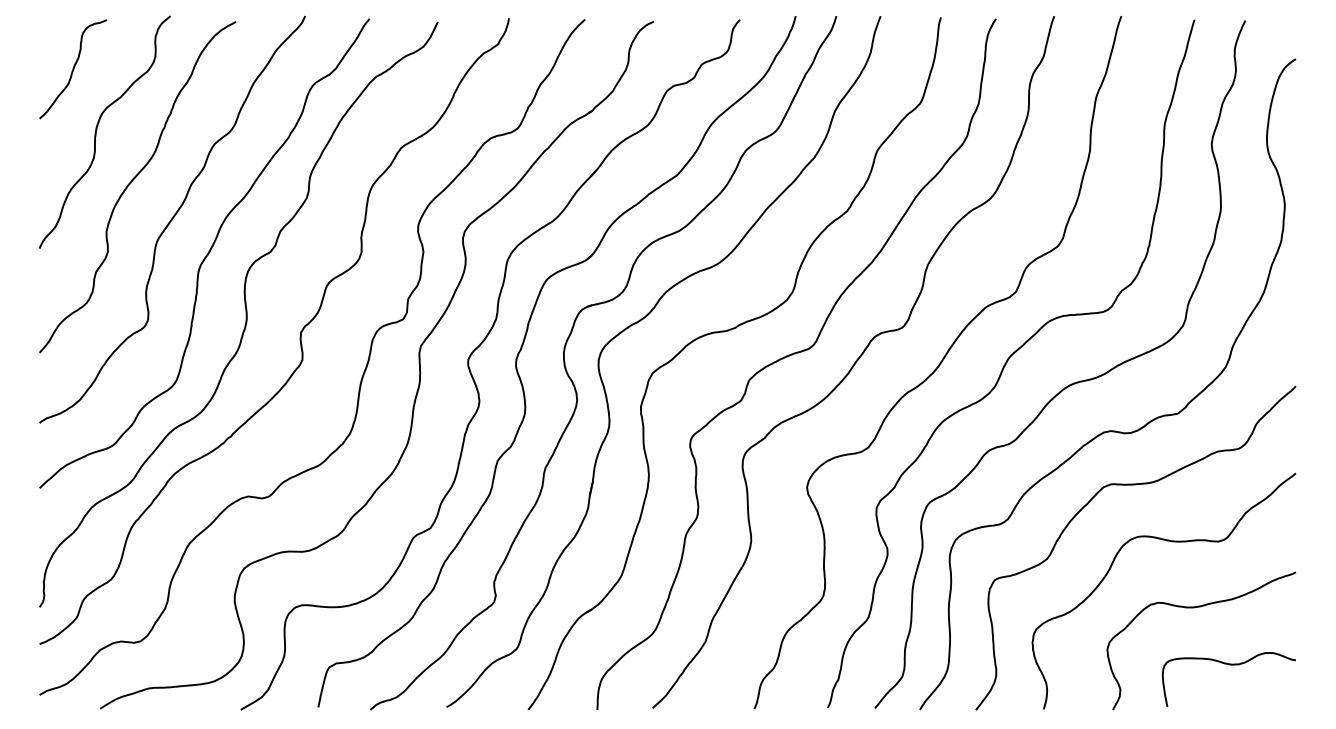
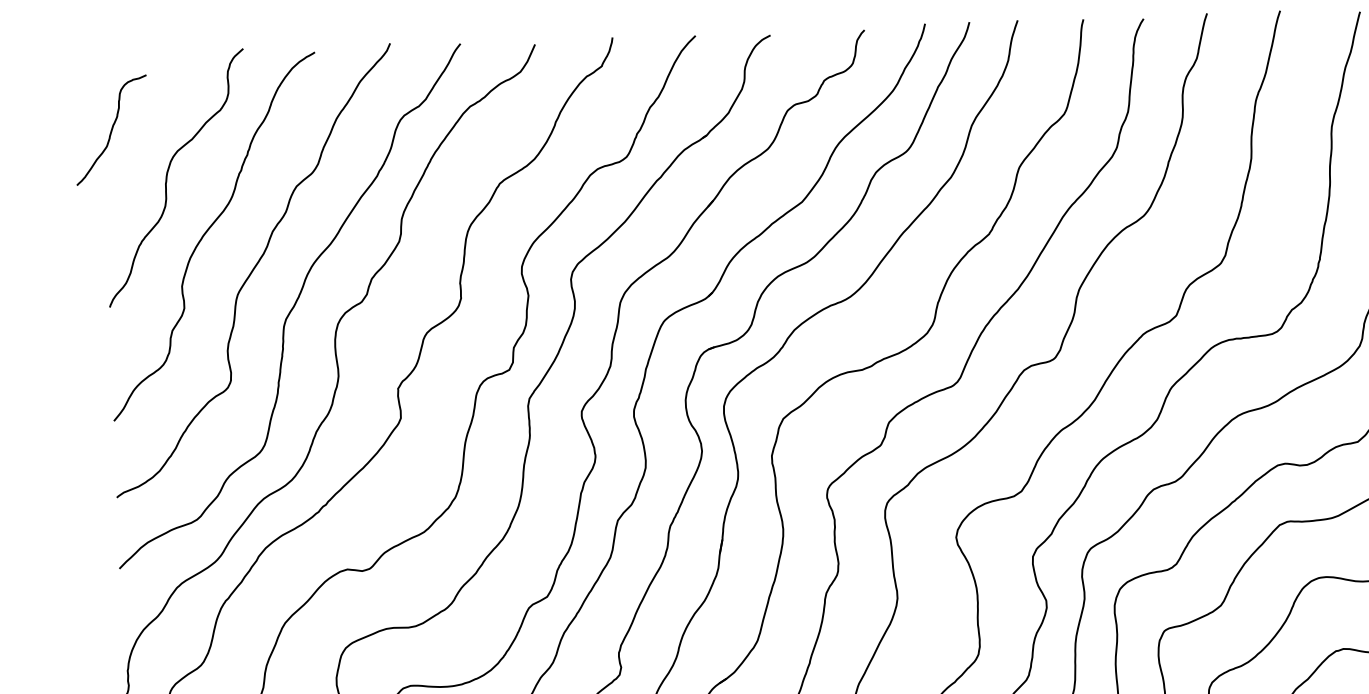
curve: (73, 69) -> (111, 130), moved

